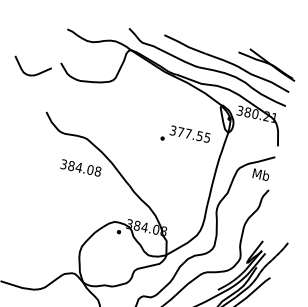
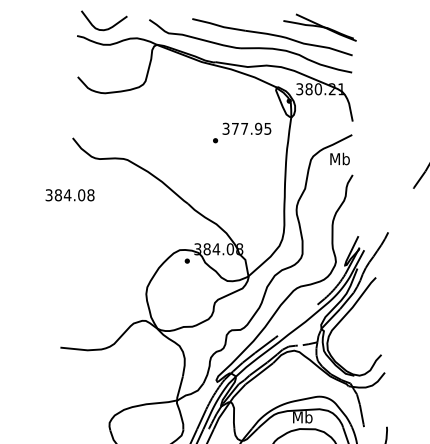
curve: (31, 74) -> (105, 28), moved
text: (199, 135) -> (258, 128), 377.55 -> 377.95
text: (80, 168) -> (69, 195), moved

